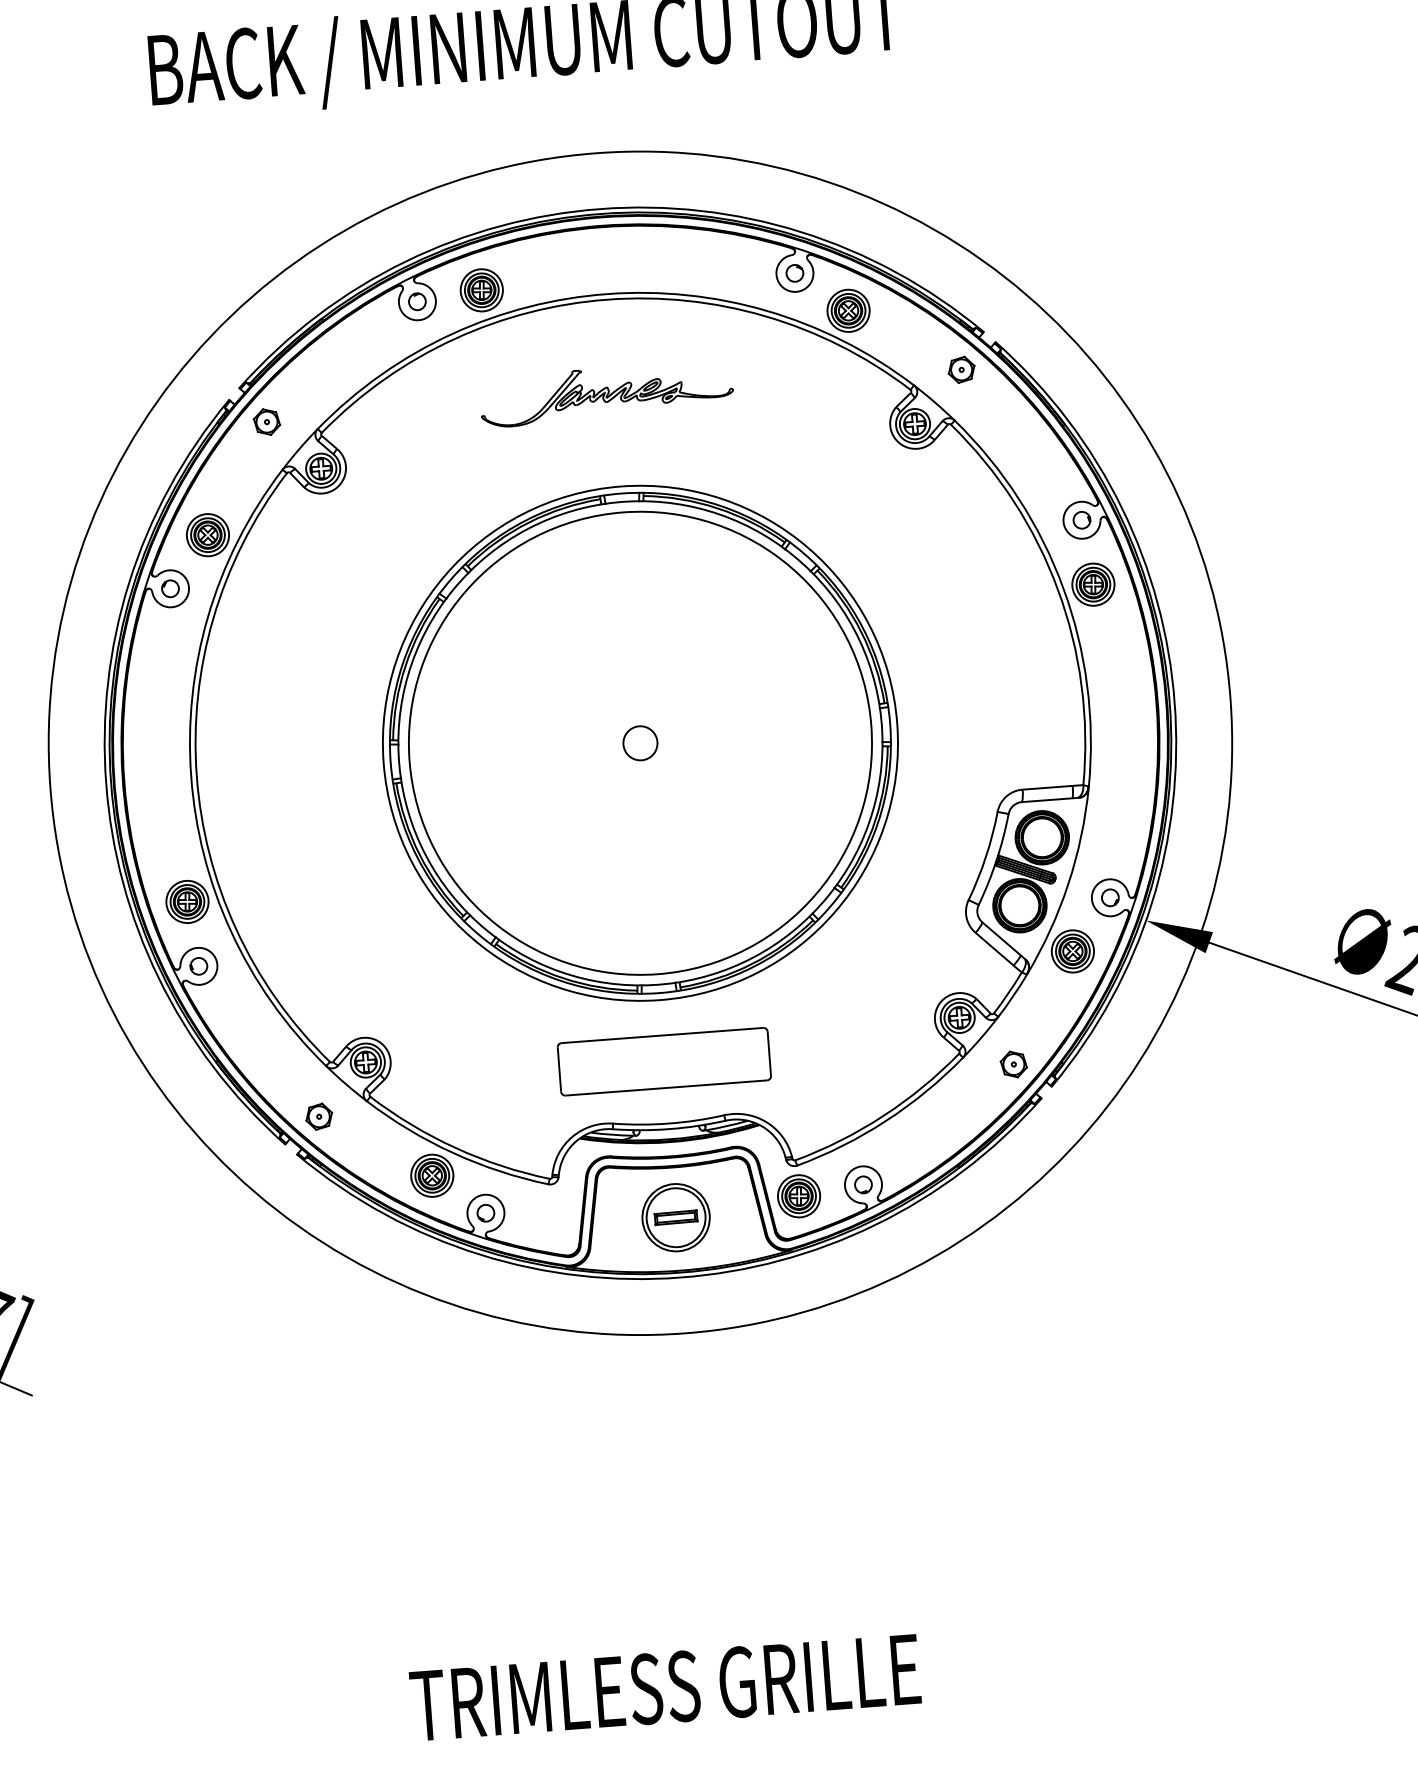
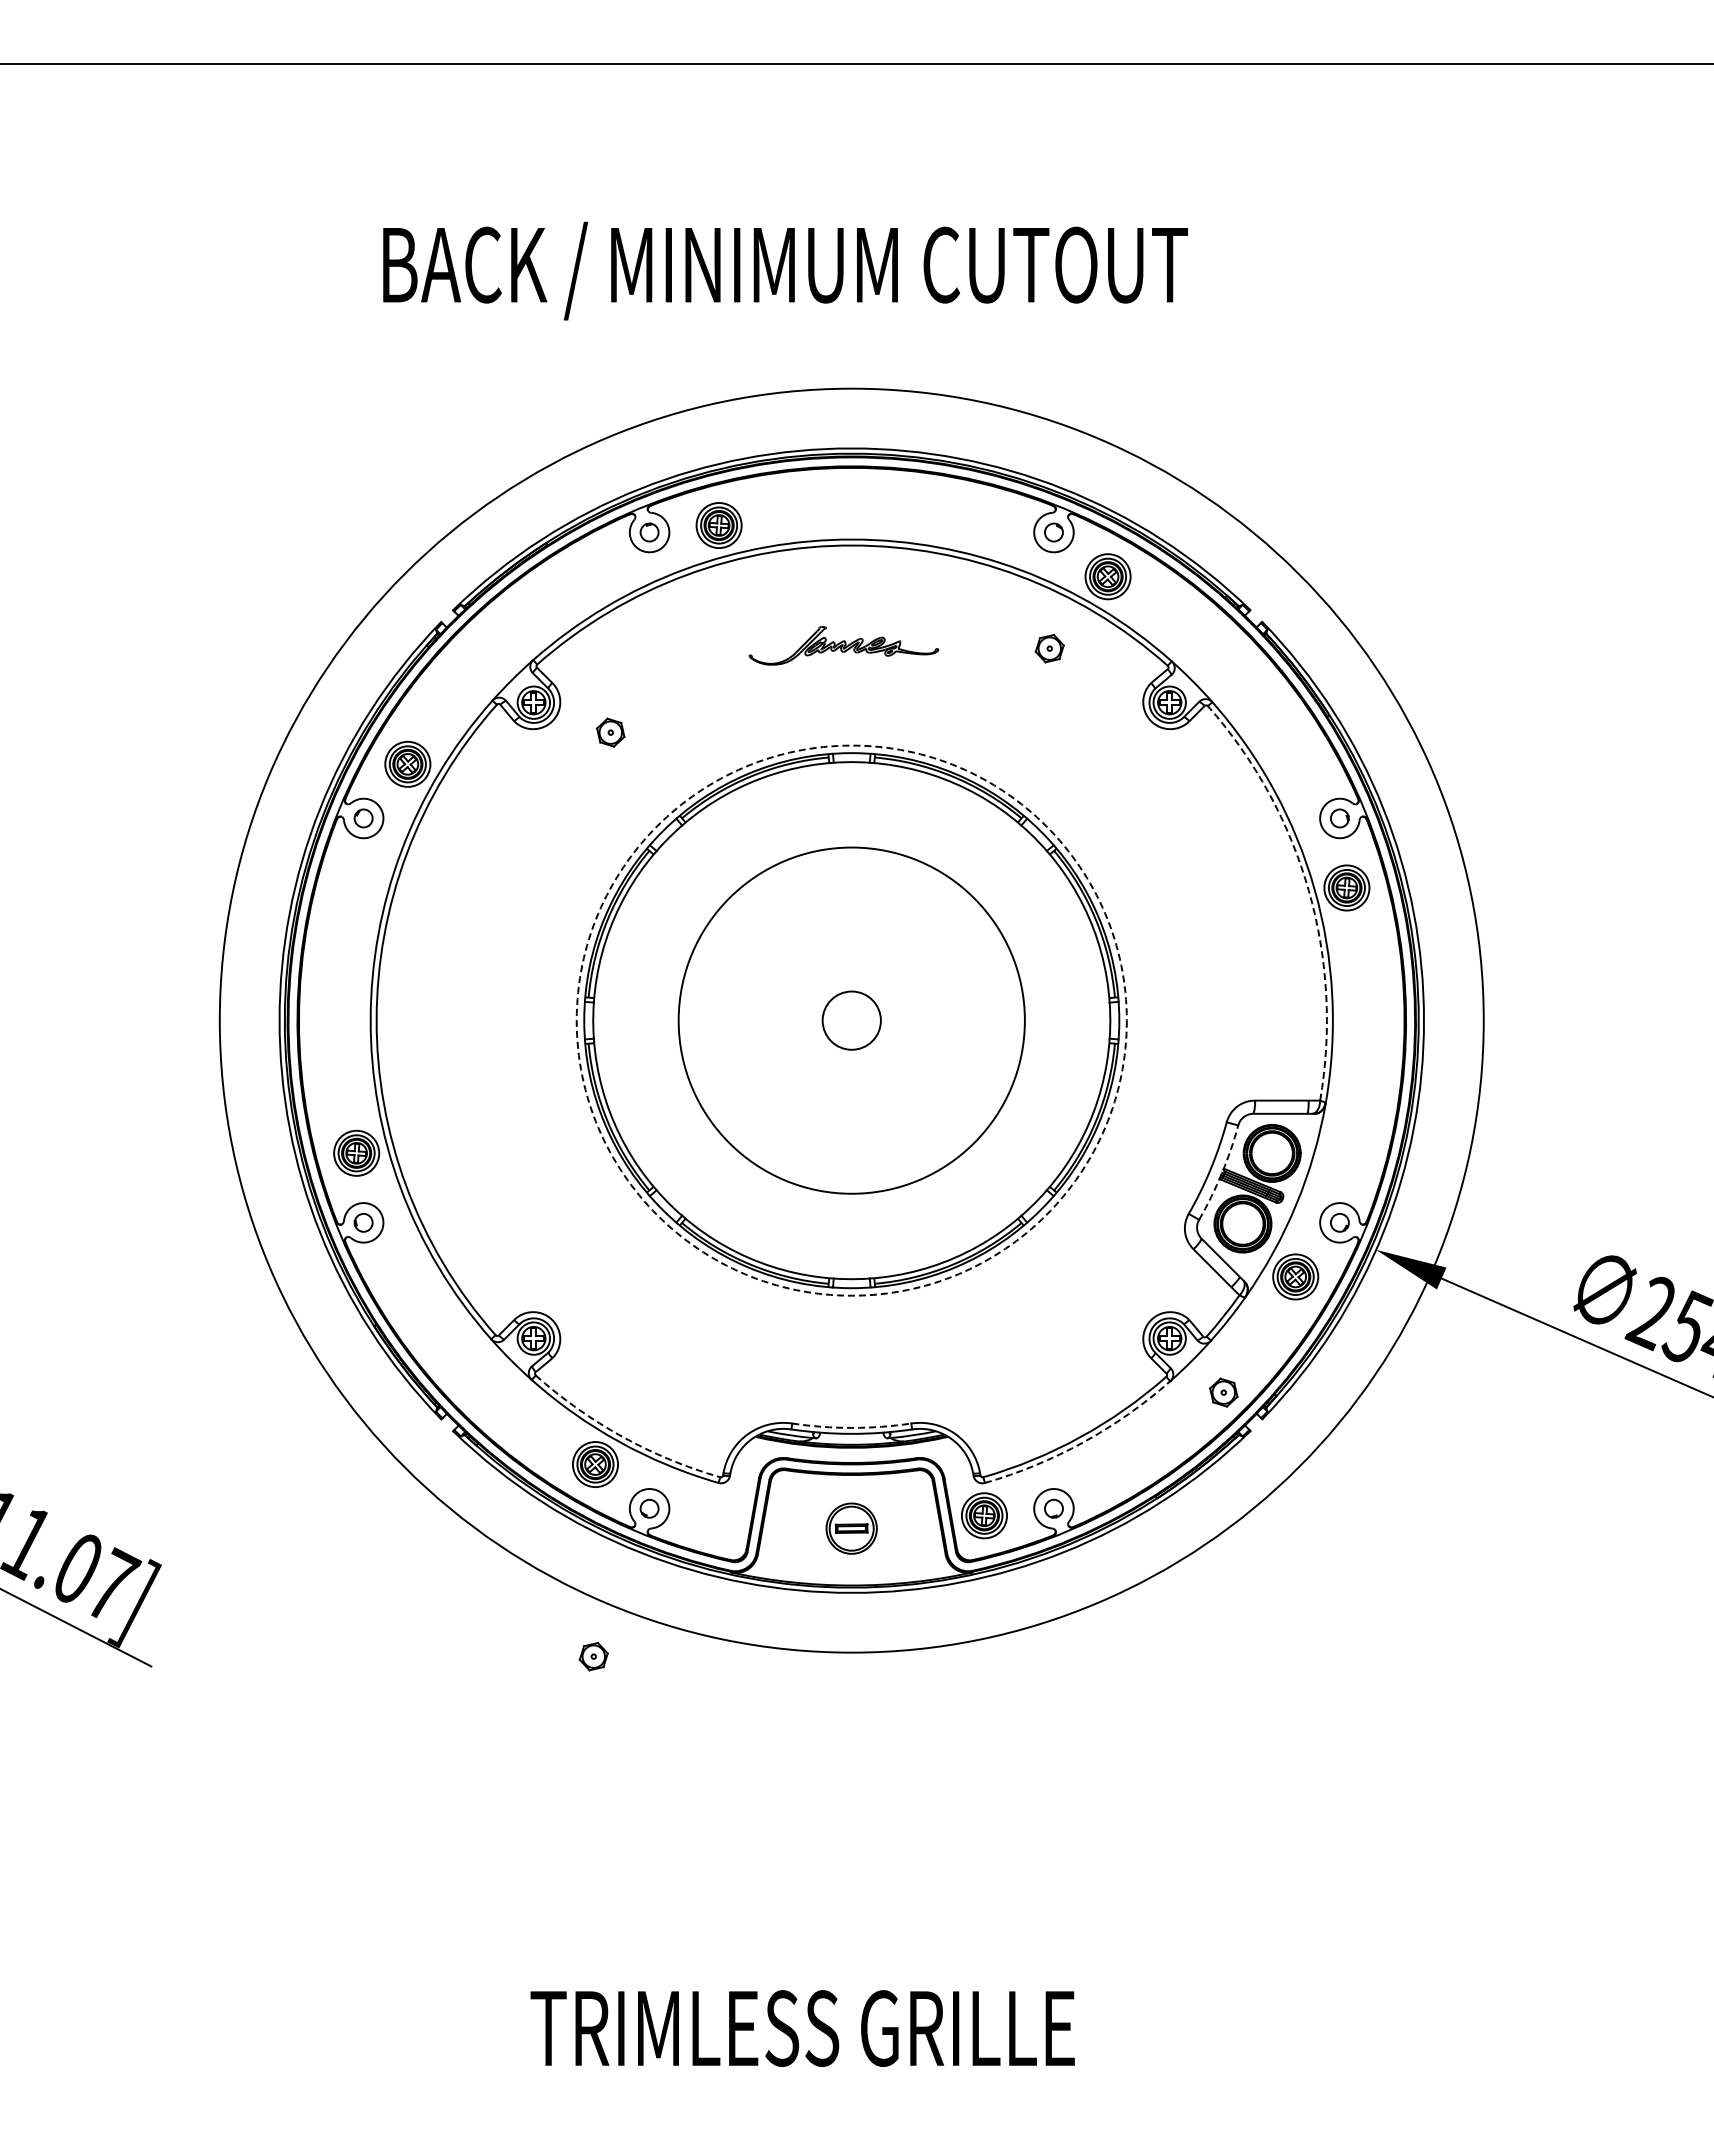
part: (961, 369) -> (1049, 648), moved
part: (606, 393) -> (843, 645), size x0.7
part: (266, 421) -> (610, 732), moved
arc: (1057, 589) -> (1308, 890), solid -> dashed
circle: (640, 743) -> (851, 1020), size x0.7
circle: (640, 743) -> (851, 1020), size x1.6
circle: (640, 743) -> (851, 1020), solid -> dashed
arc: (996, 860) -> (1221, 1173), solid -> dashed
part: (664, 1061) -> (851, 1361), removed
part: (318, 1116) -> (593, 1656), moved
arc: (886, 1120) -> (1083, 1442), solid -> dashed
arc: (668, 1123) -> (851, 1427), solid -> dashed
arc: (455, 1147) -> (622, 1436), solid -> dashed
part: (675, 1217) -> (851, 1528), size x0.7

